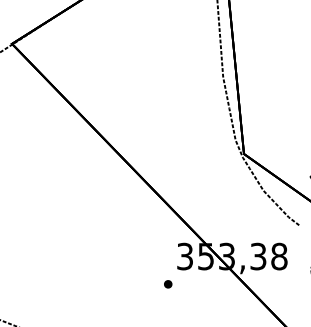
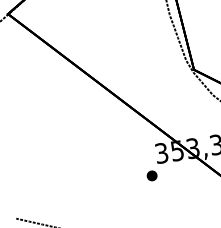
part: (168, 284) -> (152, 176), size x1.67

